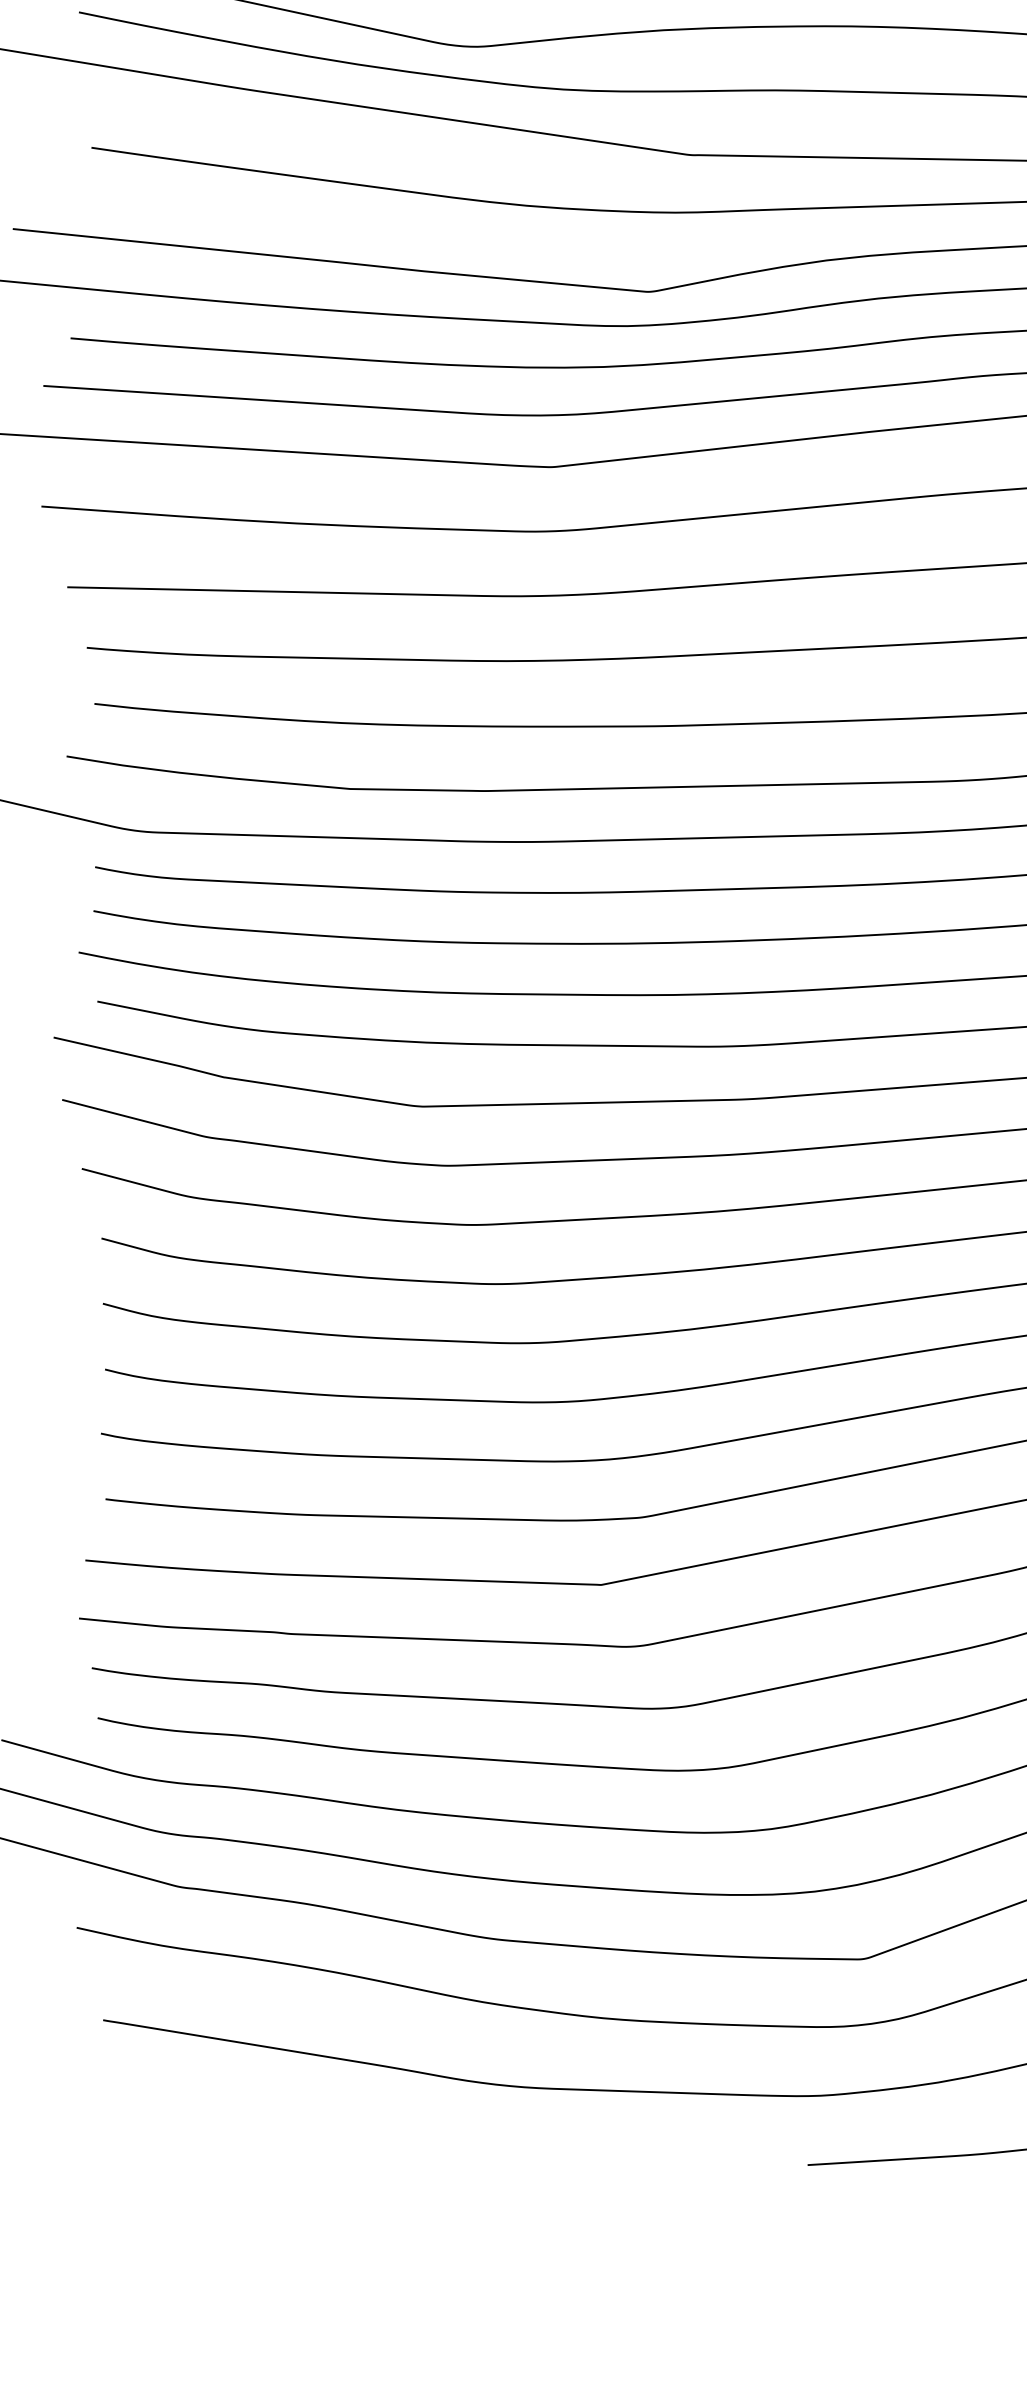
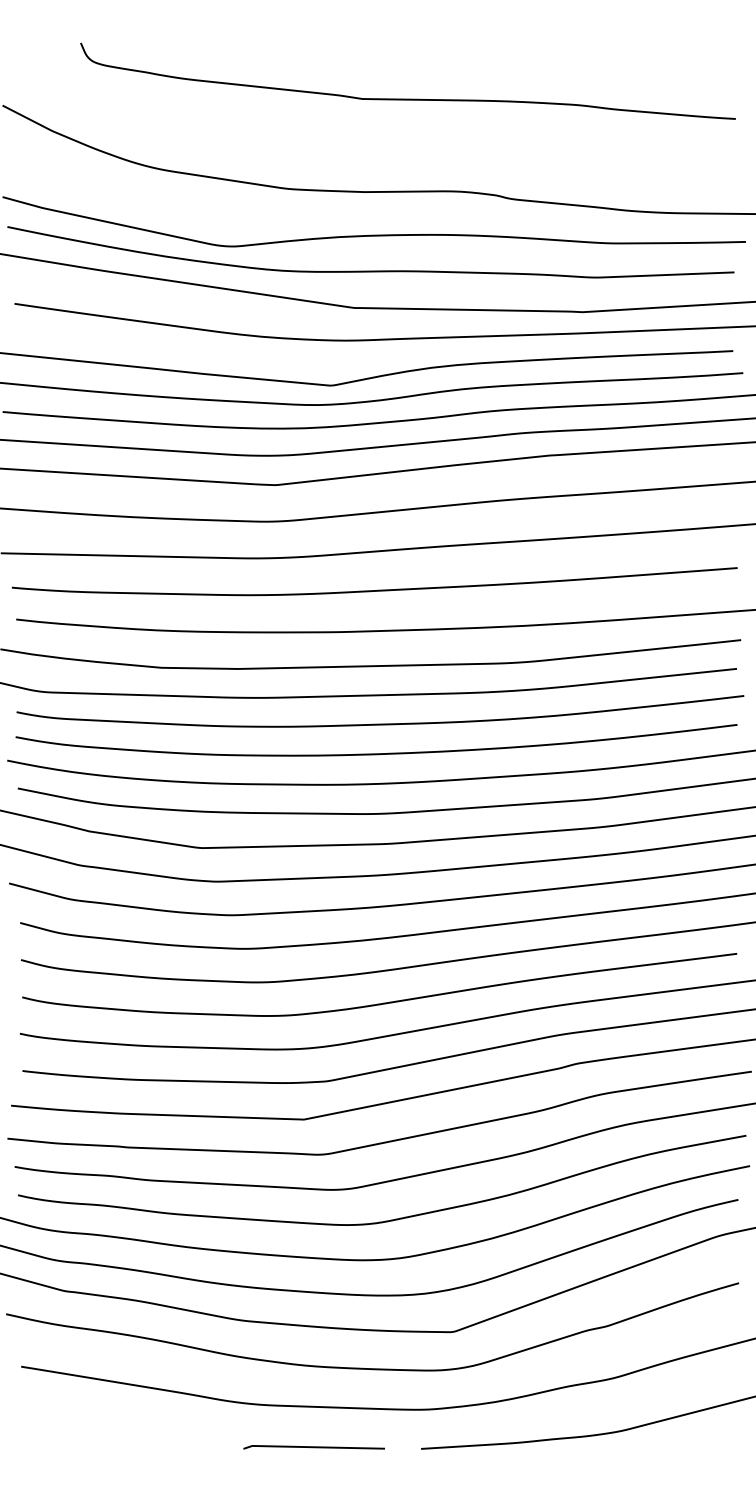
line: (618, 2162) -> (313, 1447), added

